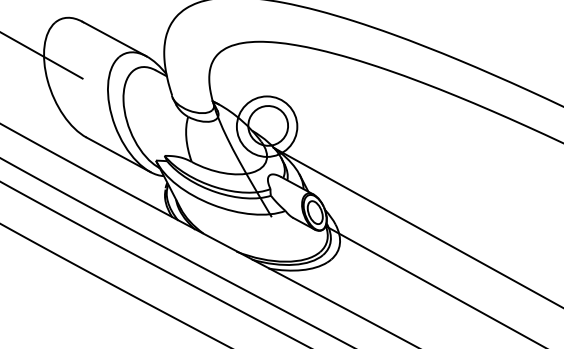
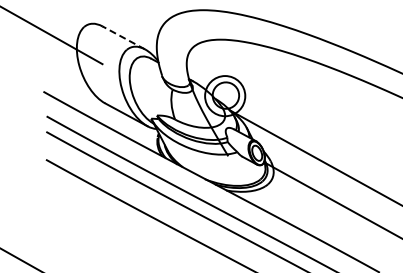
line: (114, 38) -> (123, 37), solid -> dashed

